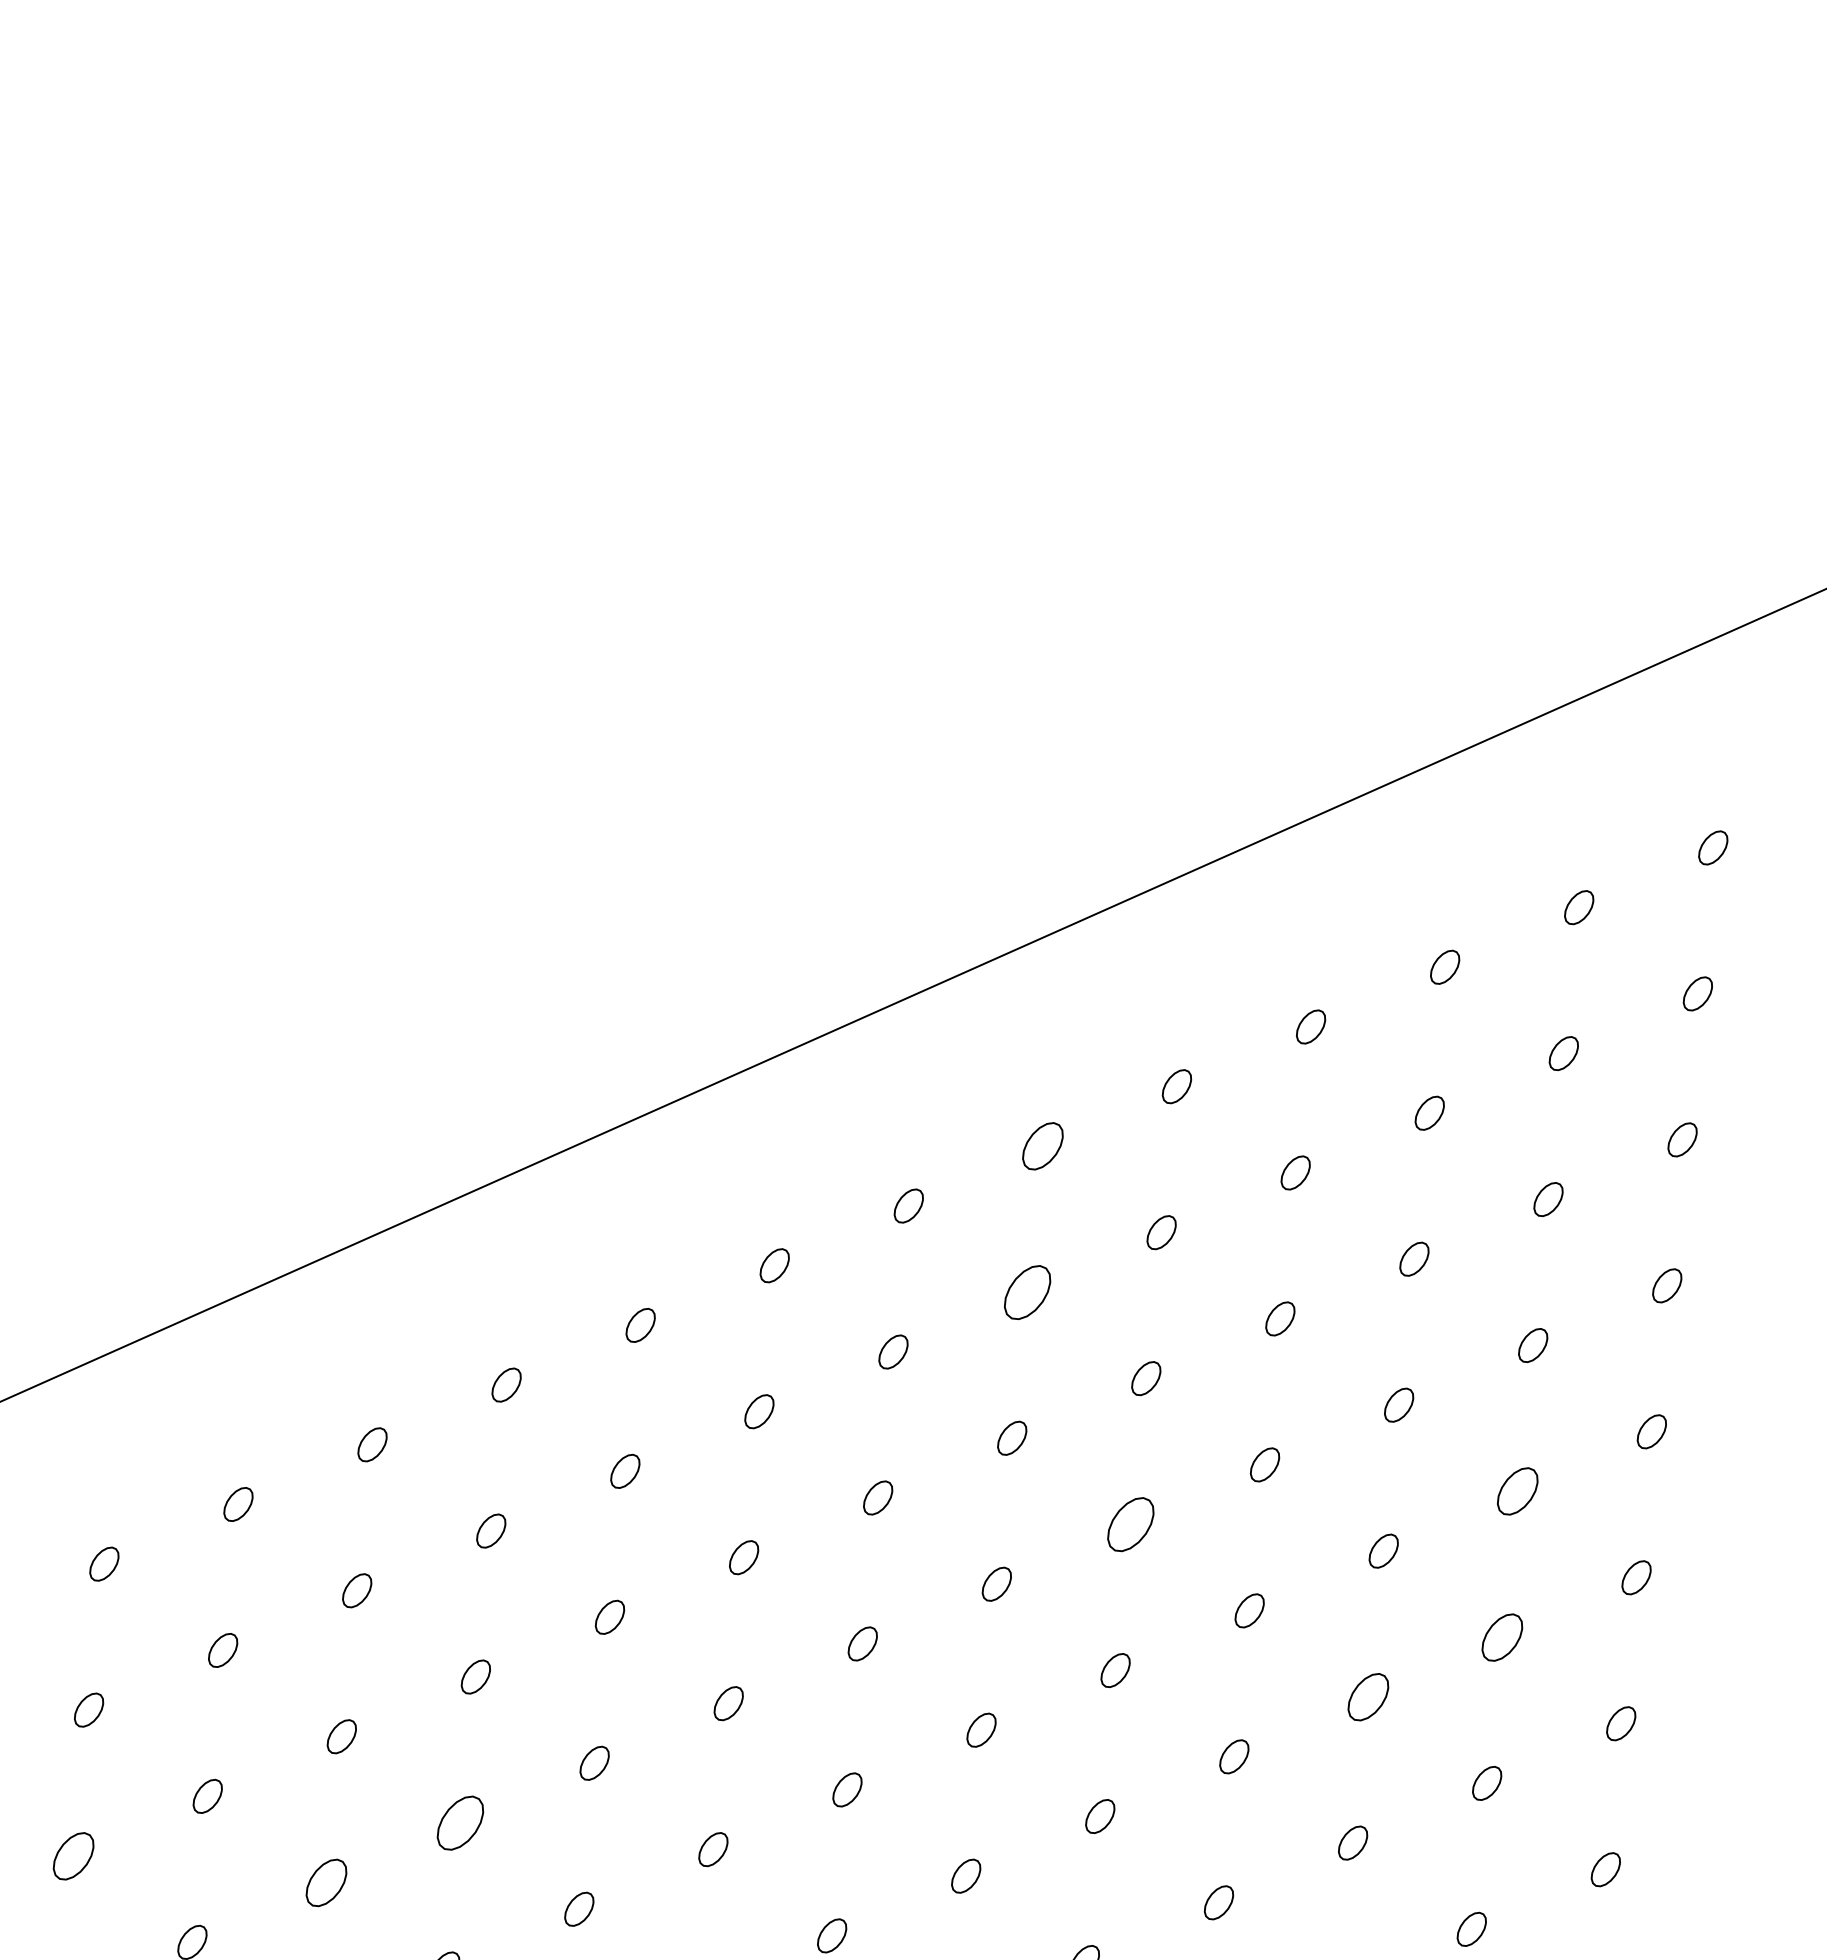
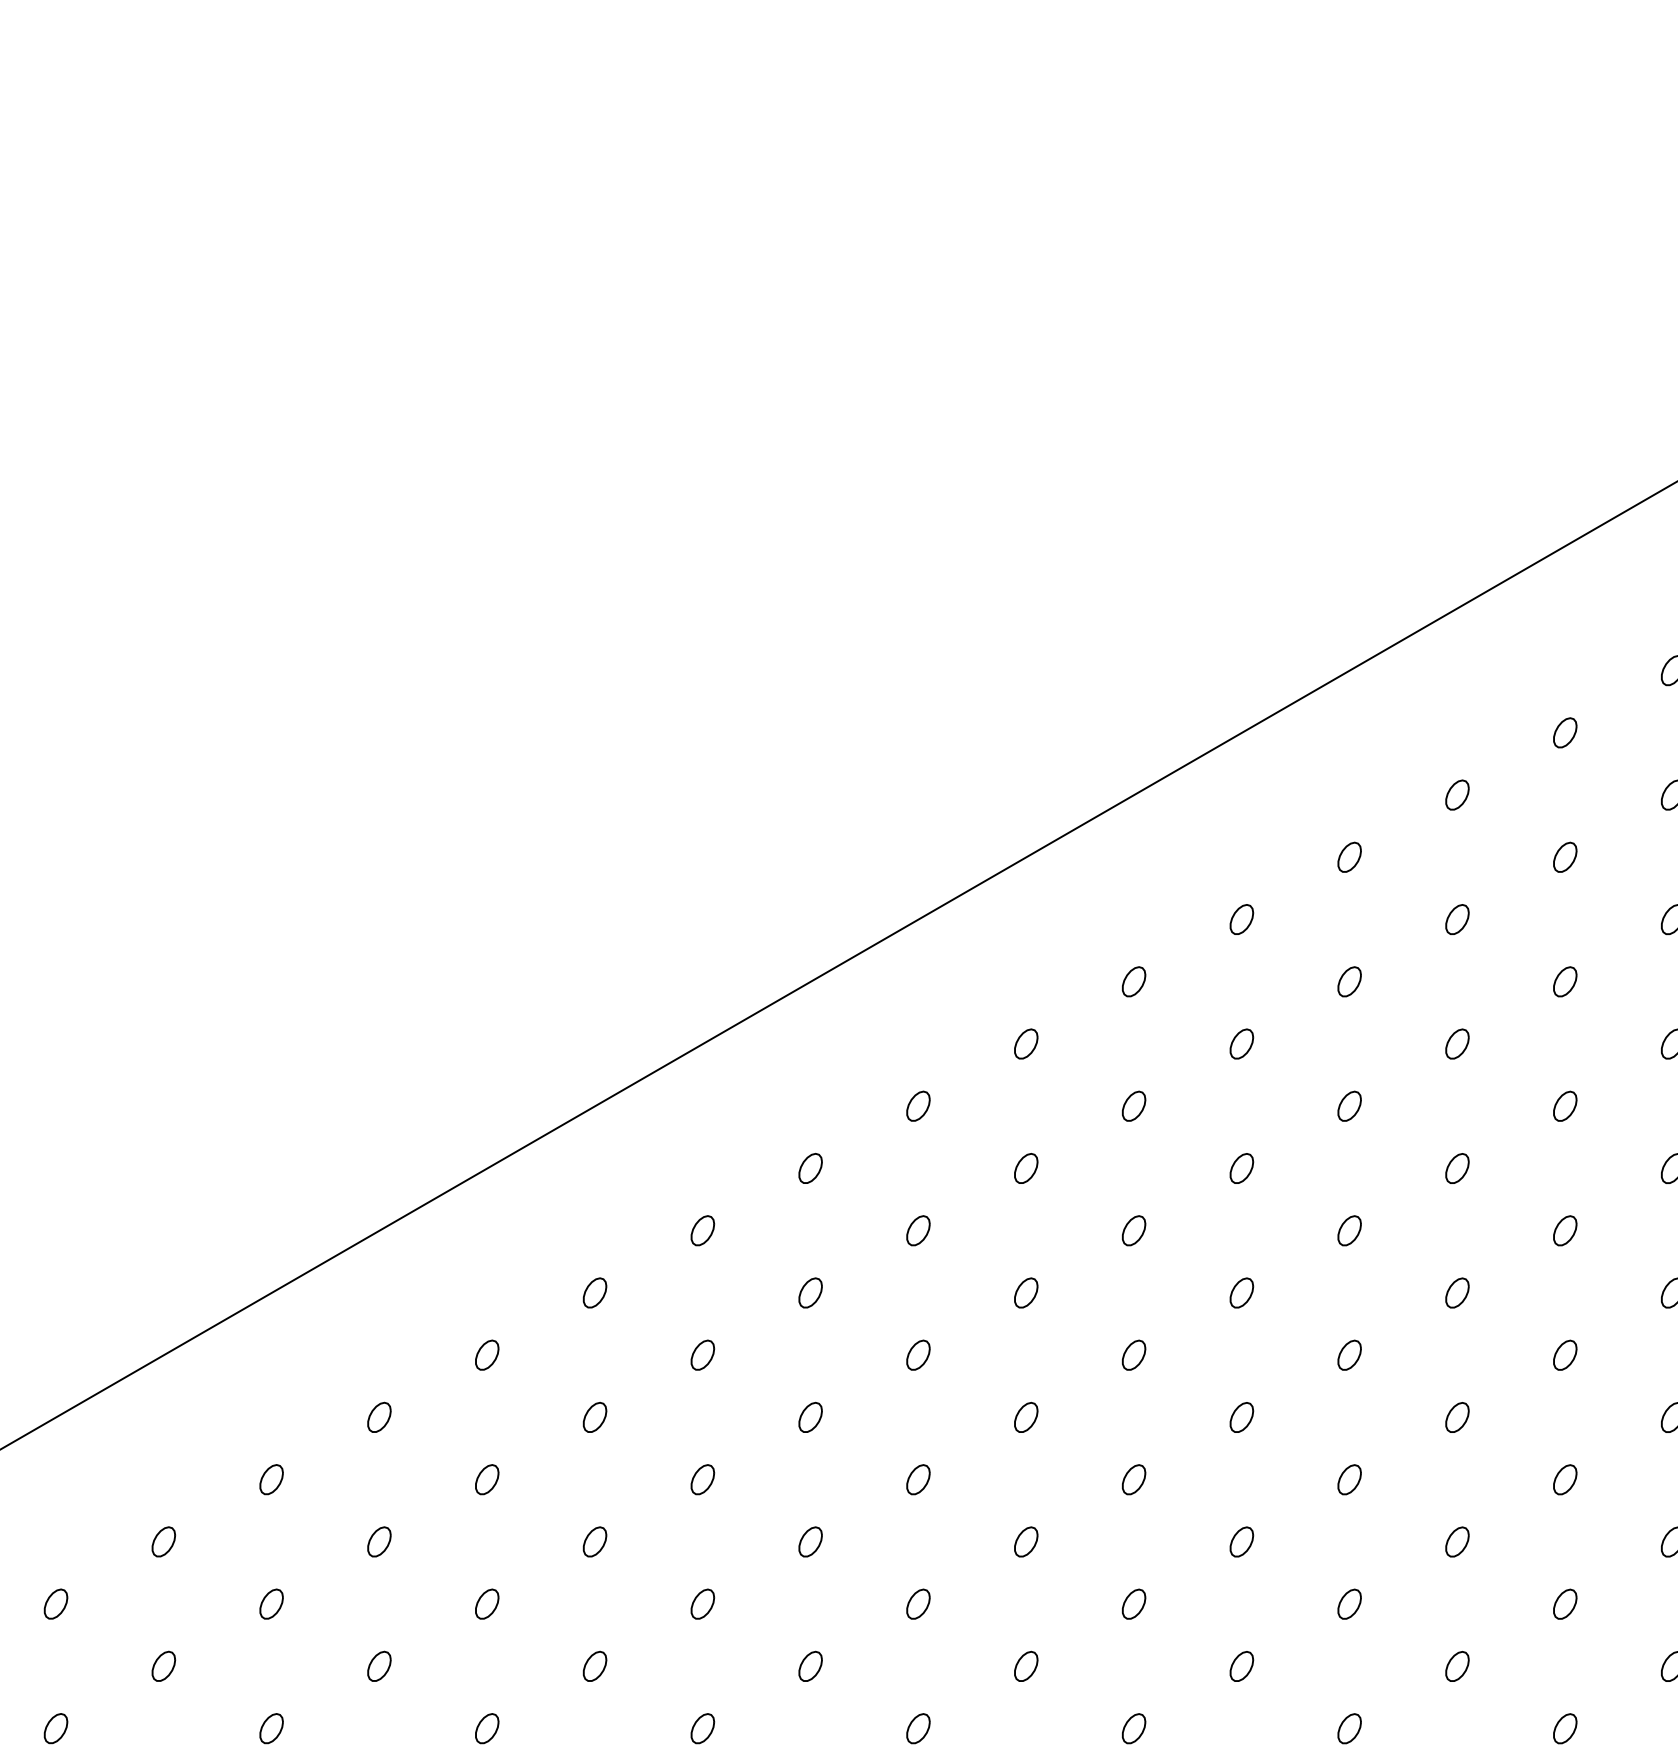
part: (1042, 1145) -> (1133, 981), size x0.71
part: (1027, 1291) -> (1133, 1105), size x0.62
part: (1518, 1491) -> (1565, 1230), size x0.71
part: (1130, 1523) -> (1241, 1292), size x0.62
part: (1502, 1636) -> (1565, 1354), size x0.71
part: (1368, 1697) -> (1457, 1417), size x0.71
part: (460, 1822) -> (702, 1603), size x0.62
part: (73, 1855) -> (379, 1665), size x0.71
part: (326, 1881) -> (594, 1665), size x0.71

